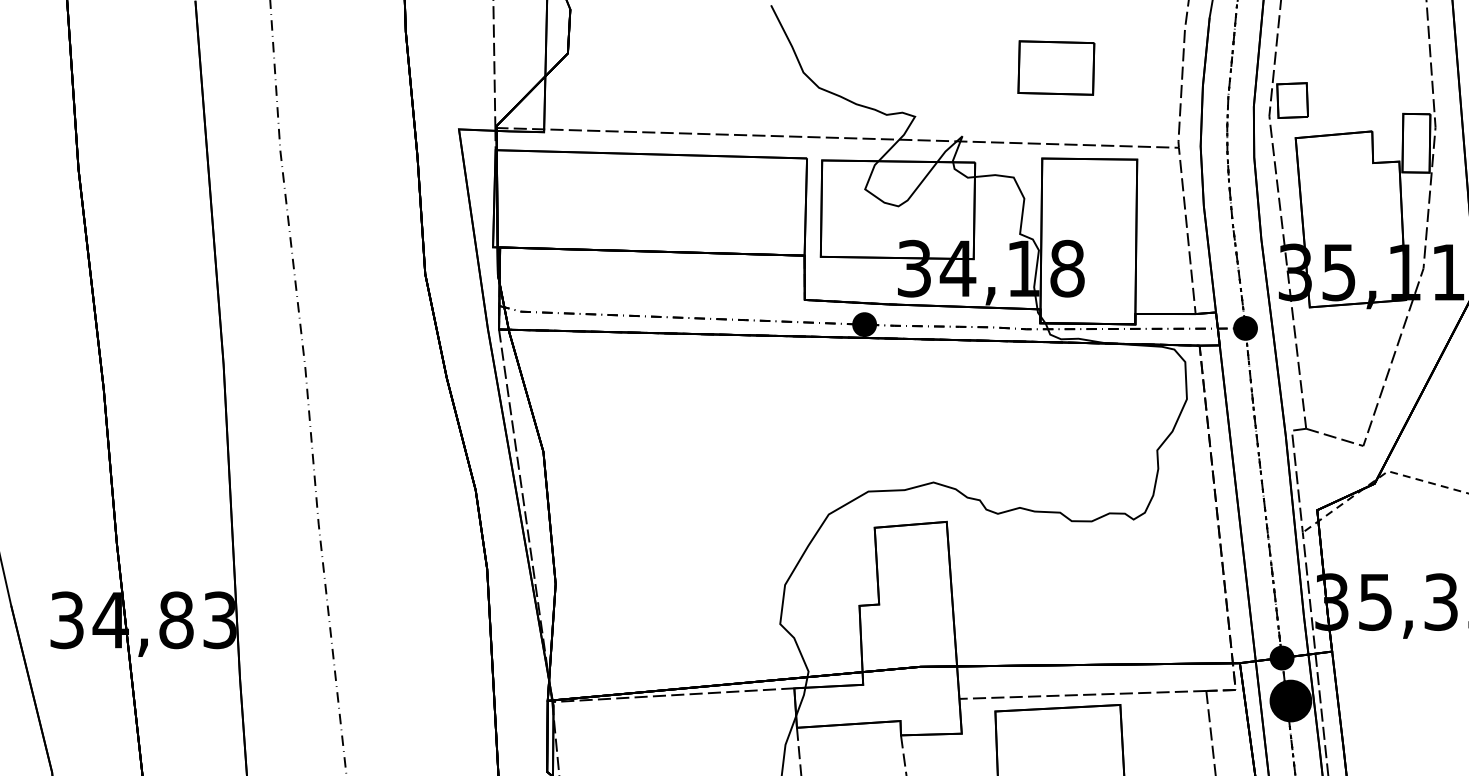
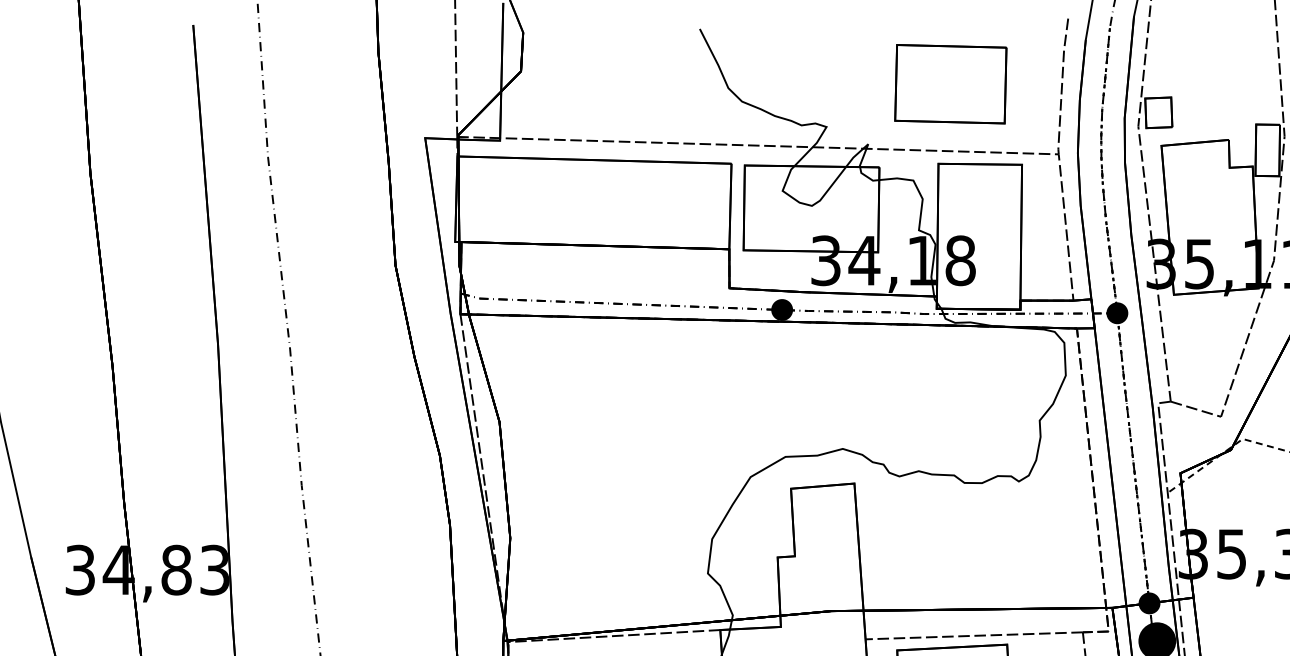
part: (1056, 67) -> (951, 83), size x1.67

